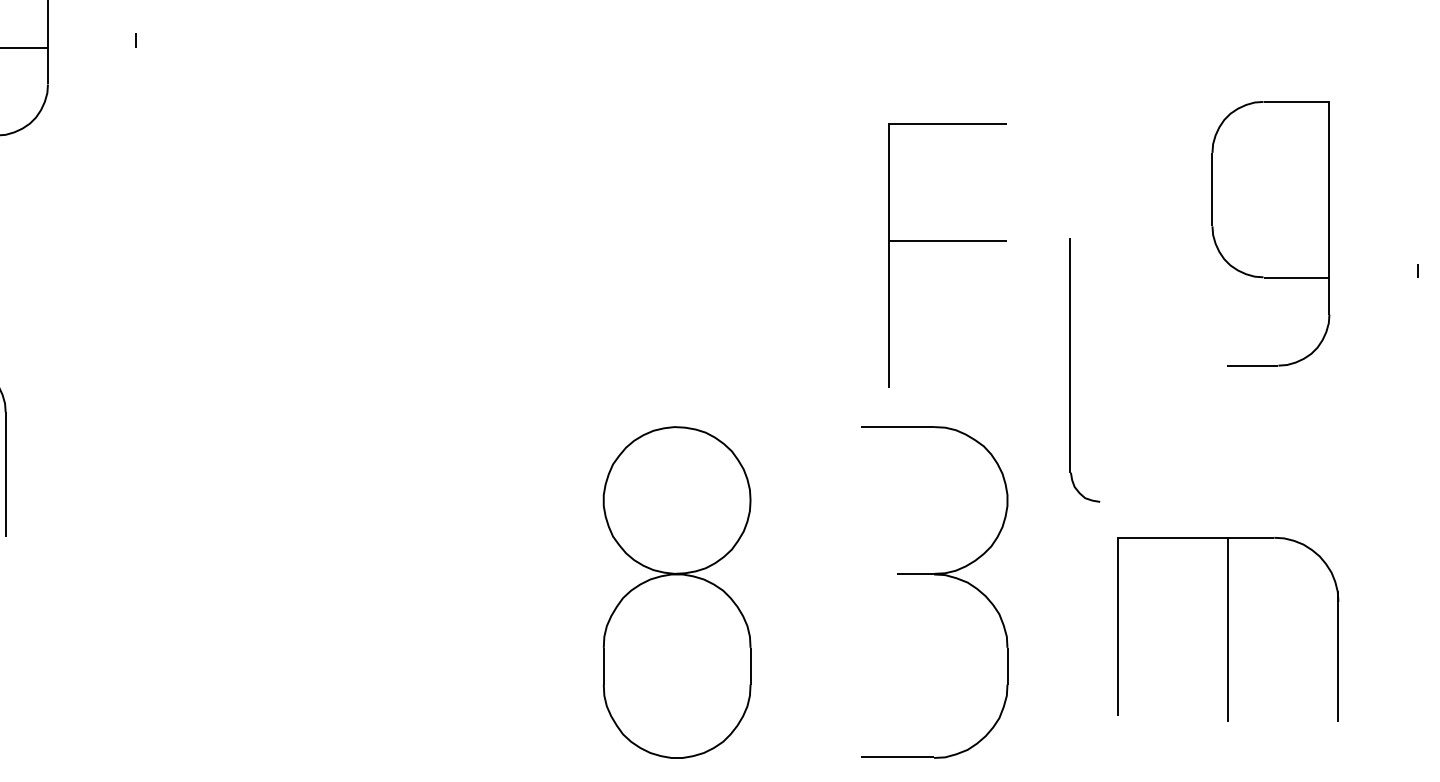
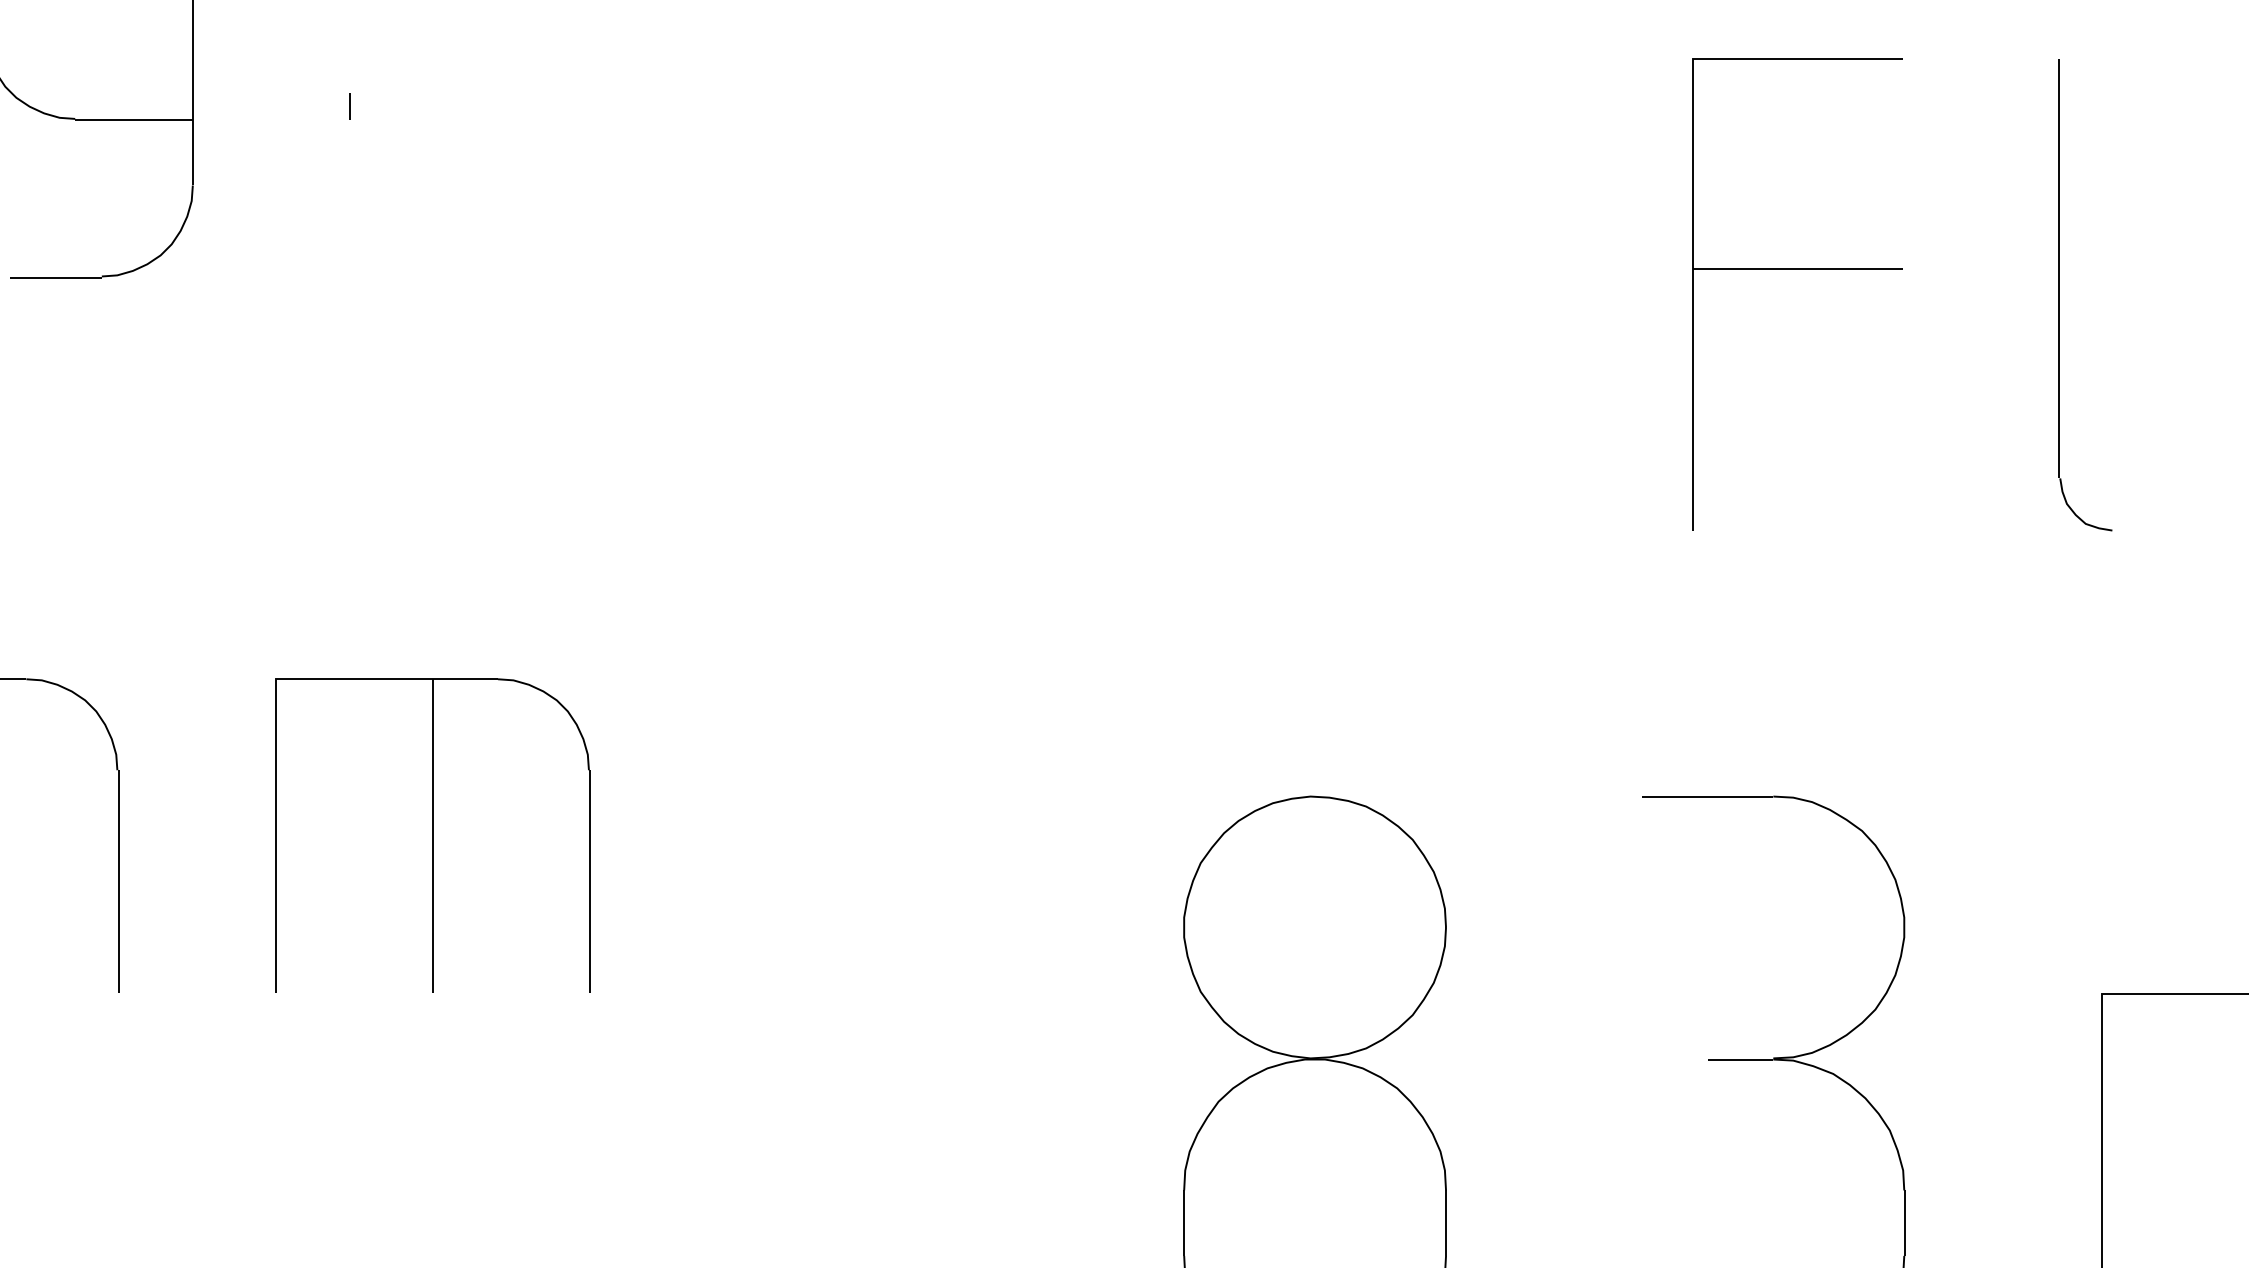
part: (947, 241) -> (1797, 269), moved
part: (1070, 370) -> (2059, 296), moved
part: (182, 448) -> (432, 834), added

